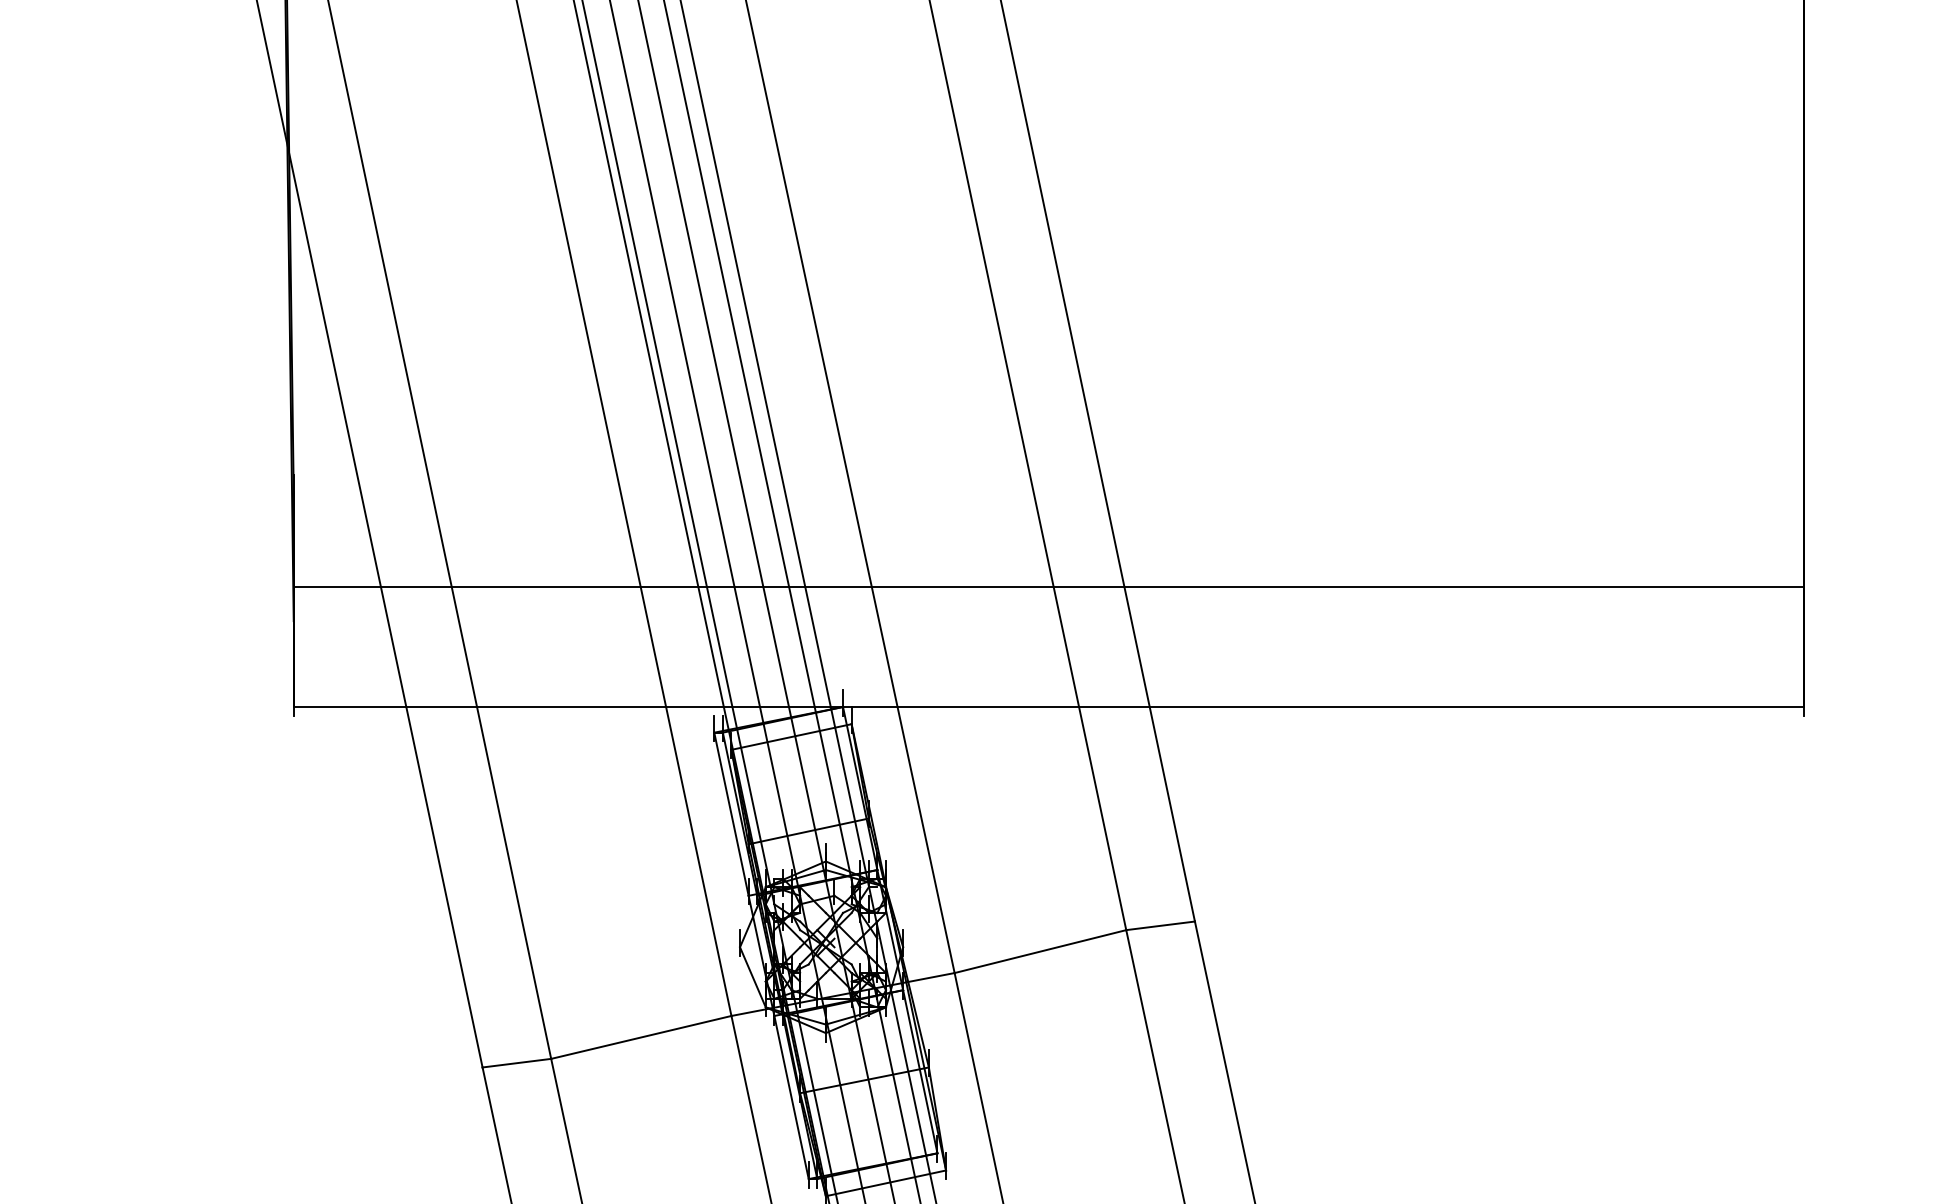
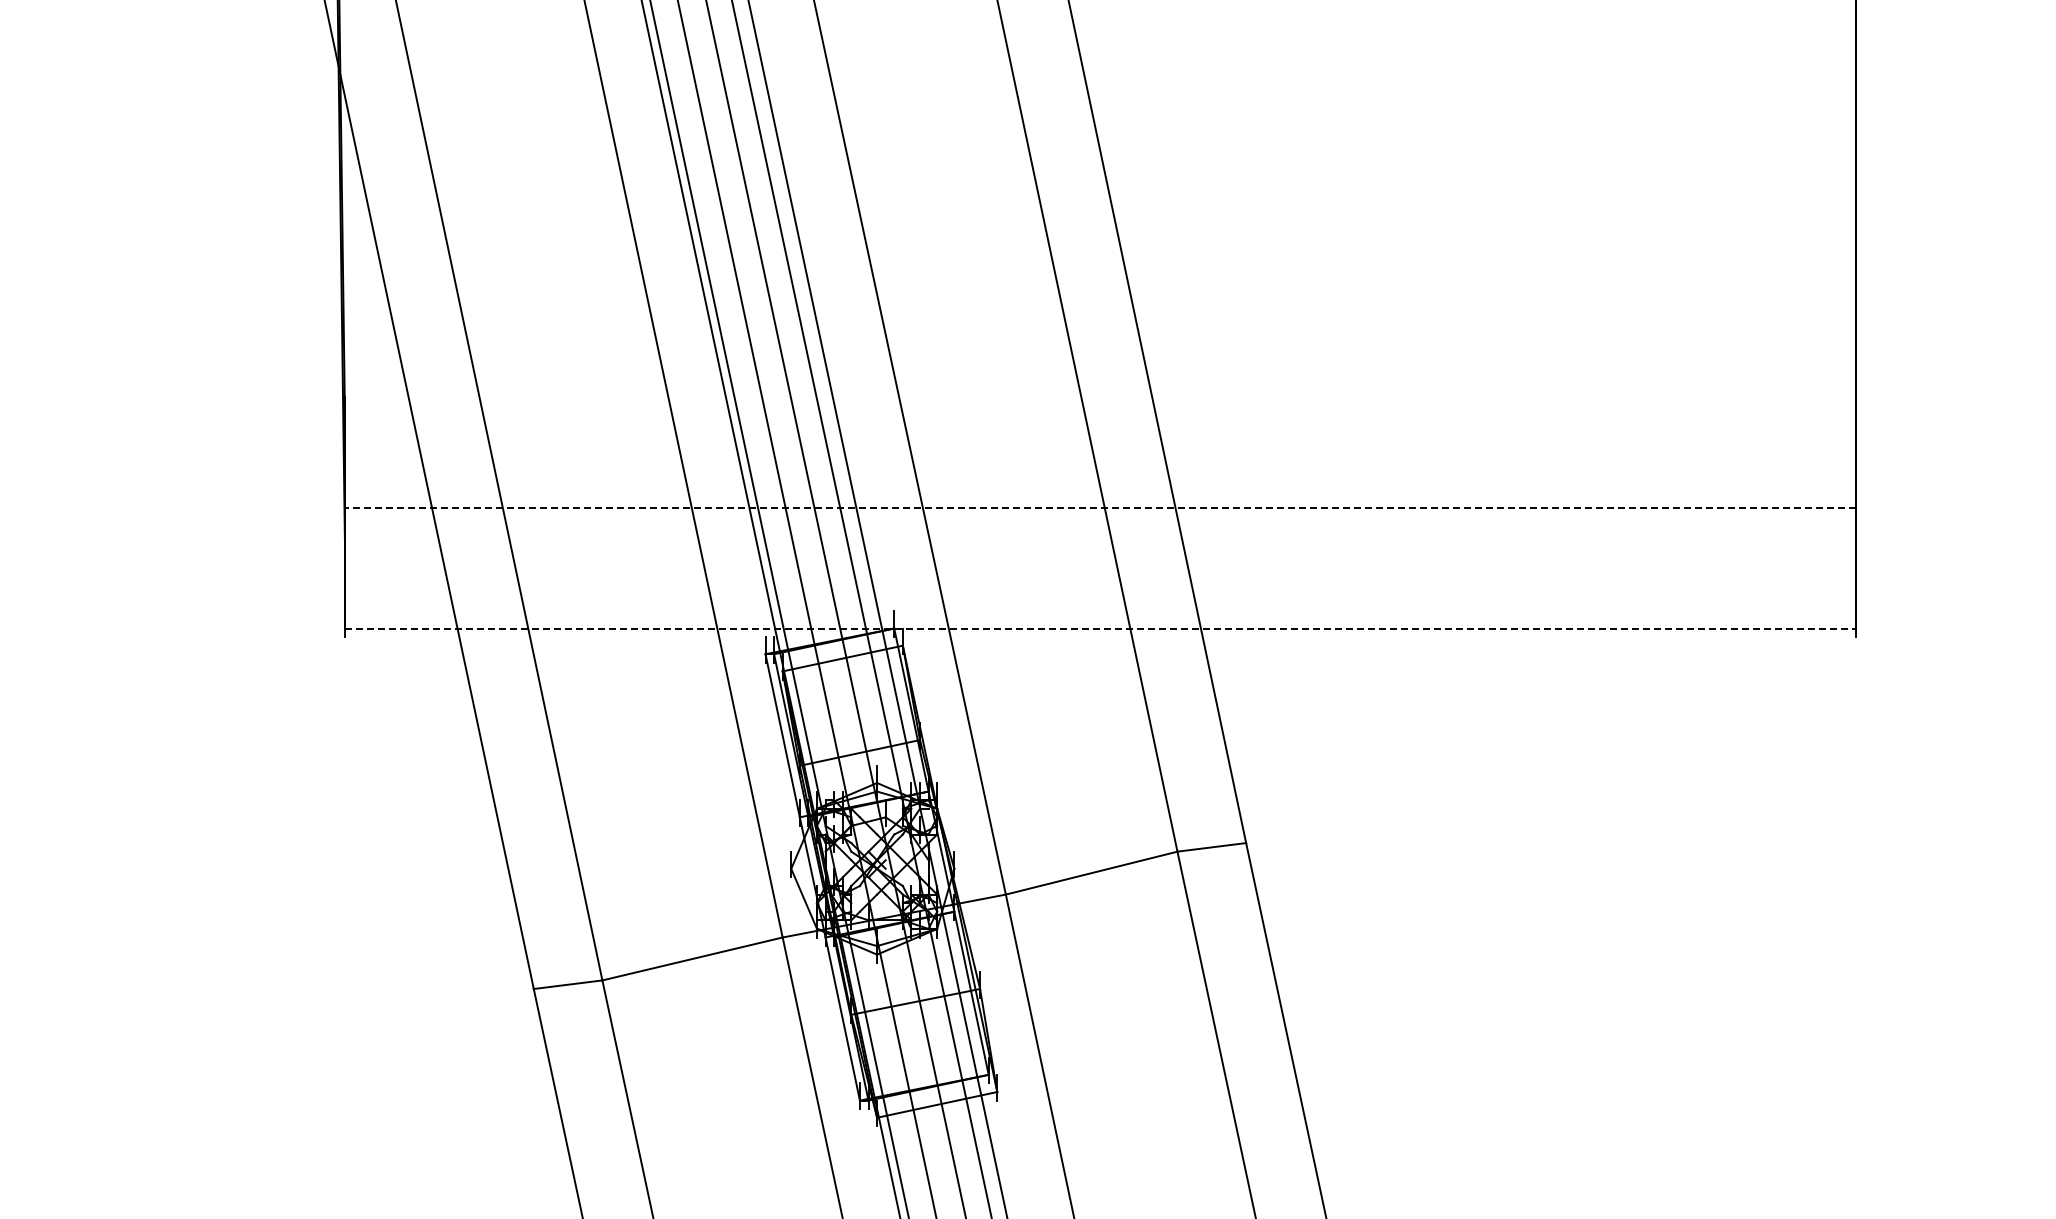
line: (1048, 586) -> (1099, 508), solid -> dashed
line: (1049, 706) -> (1100, 628), solid -> dashed

